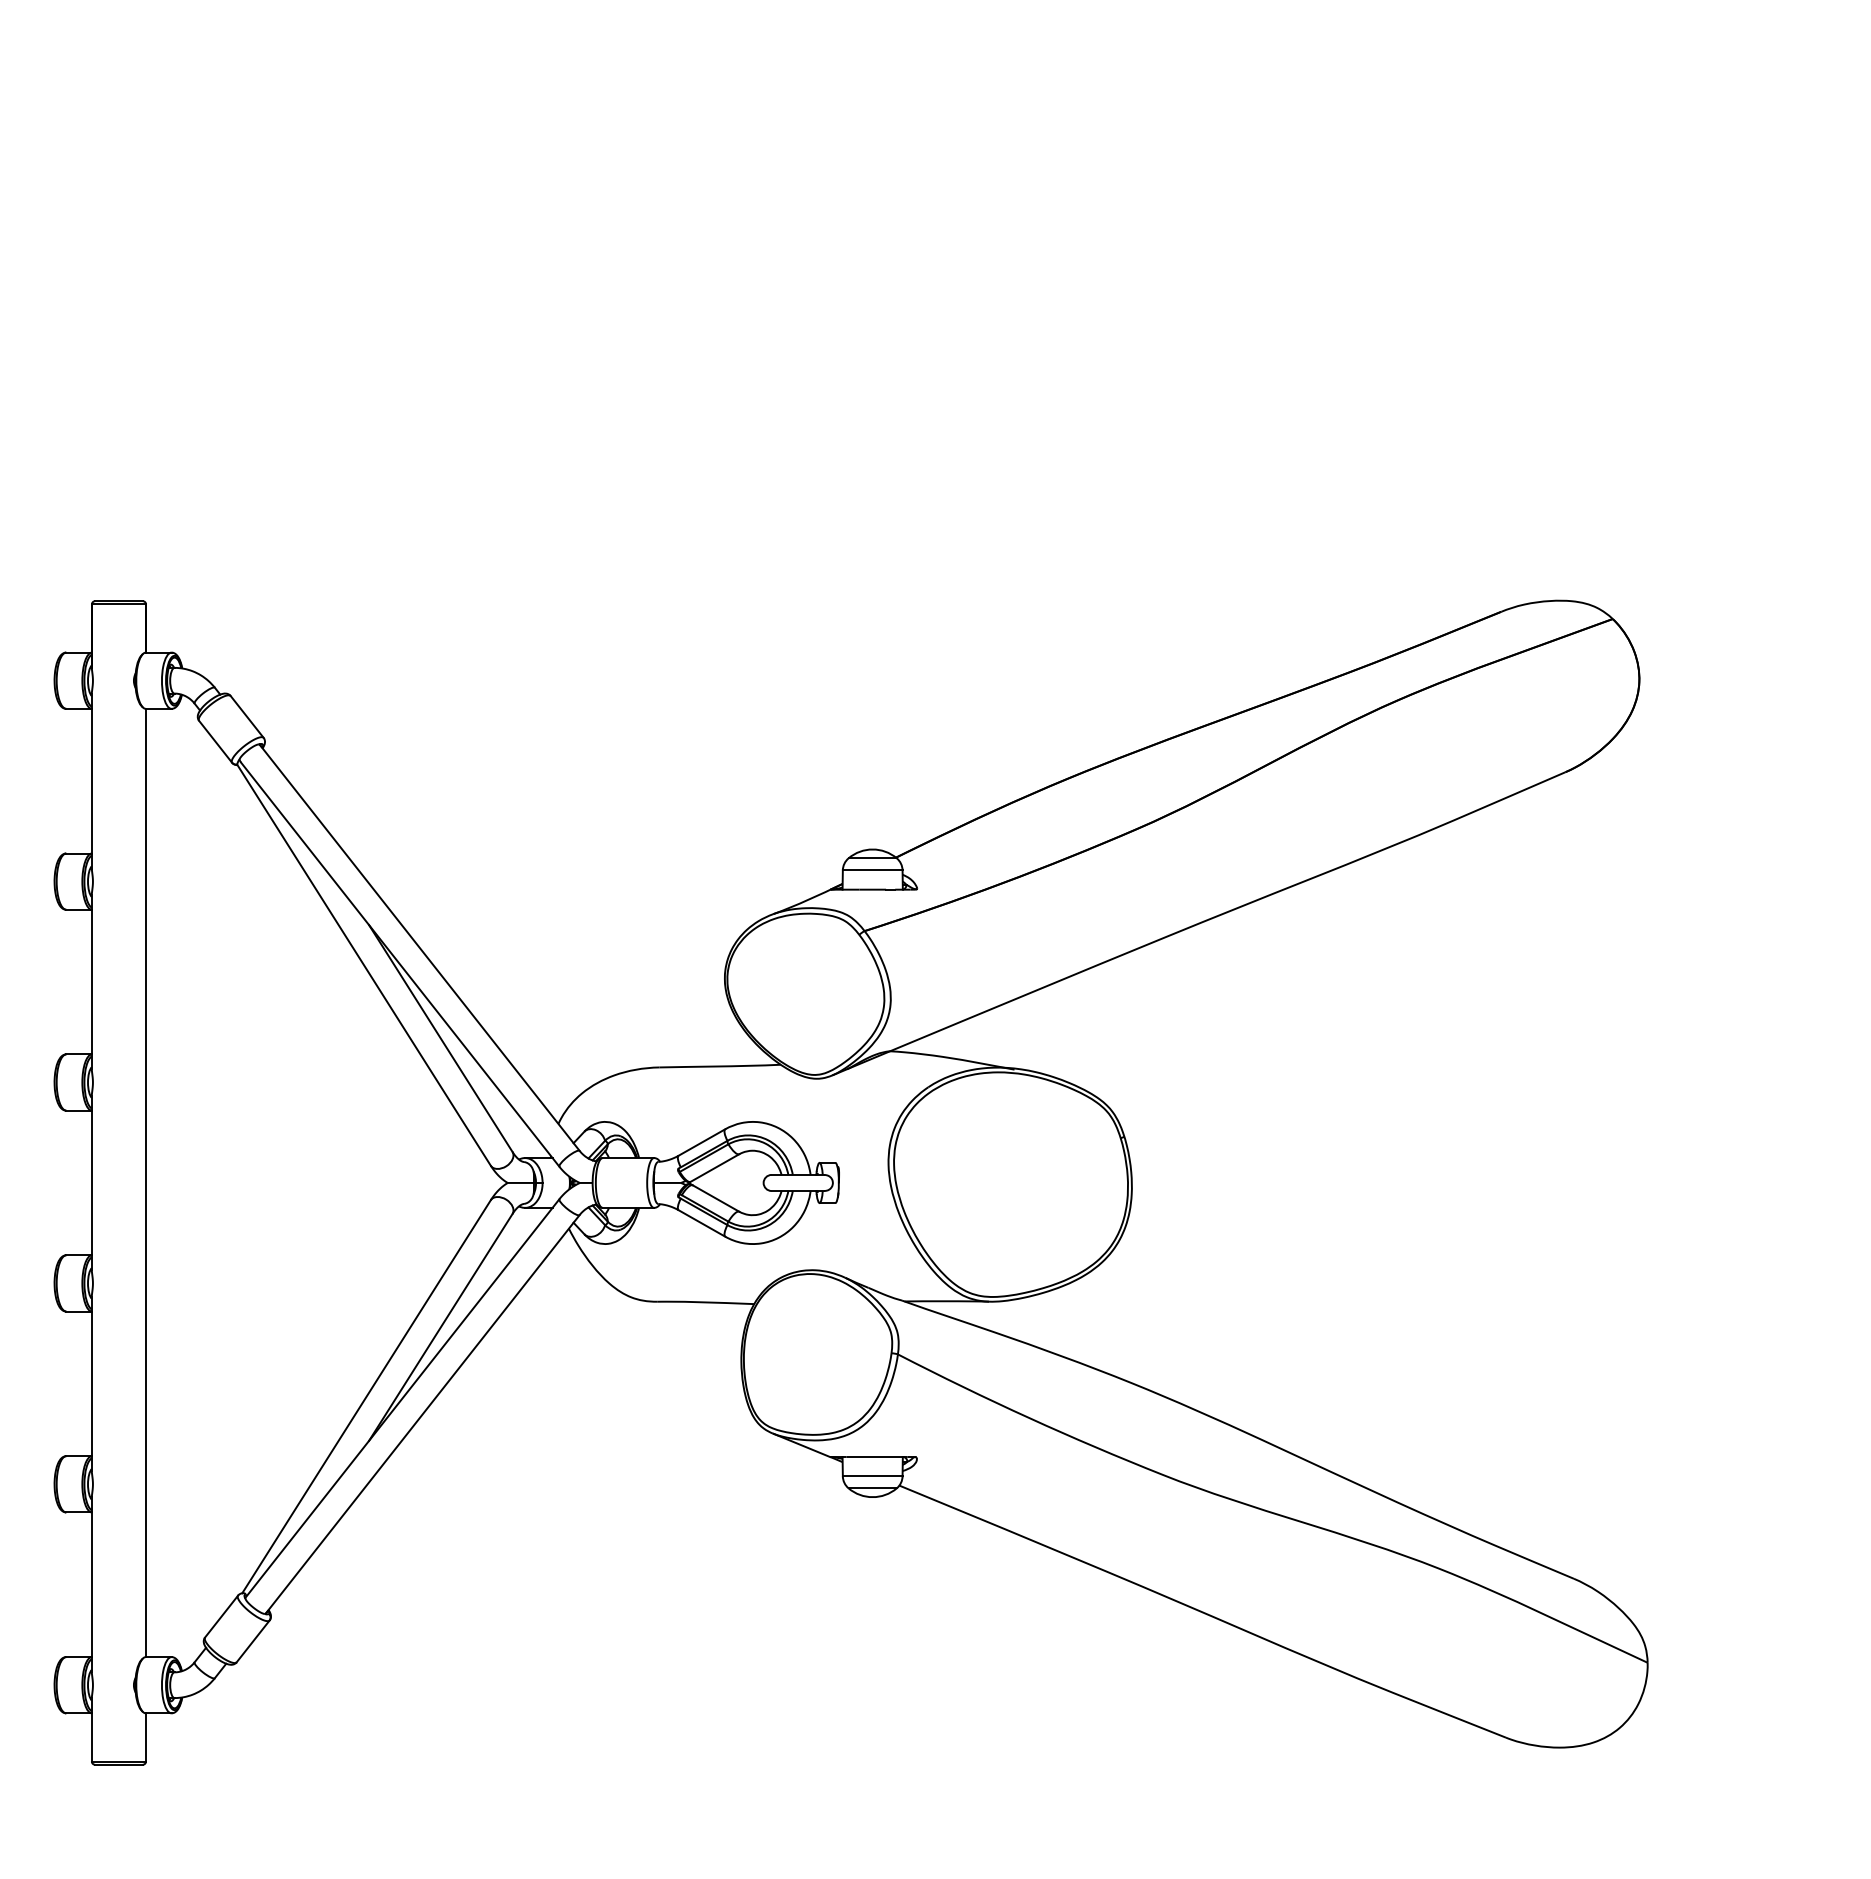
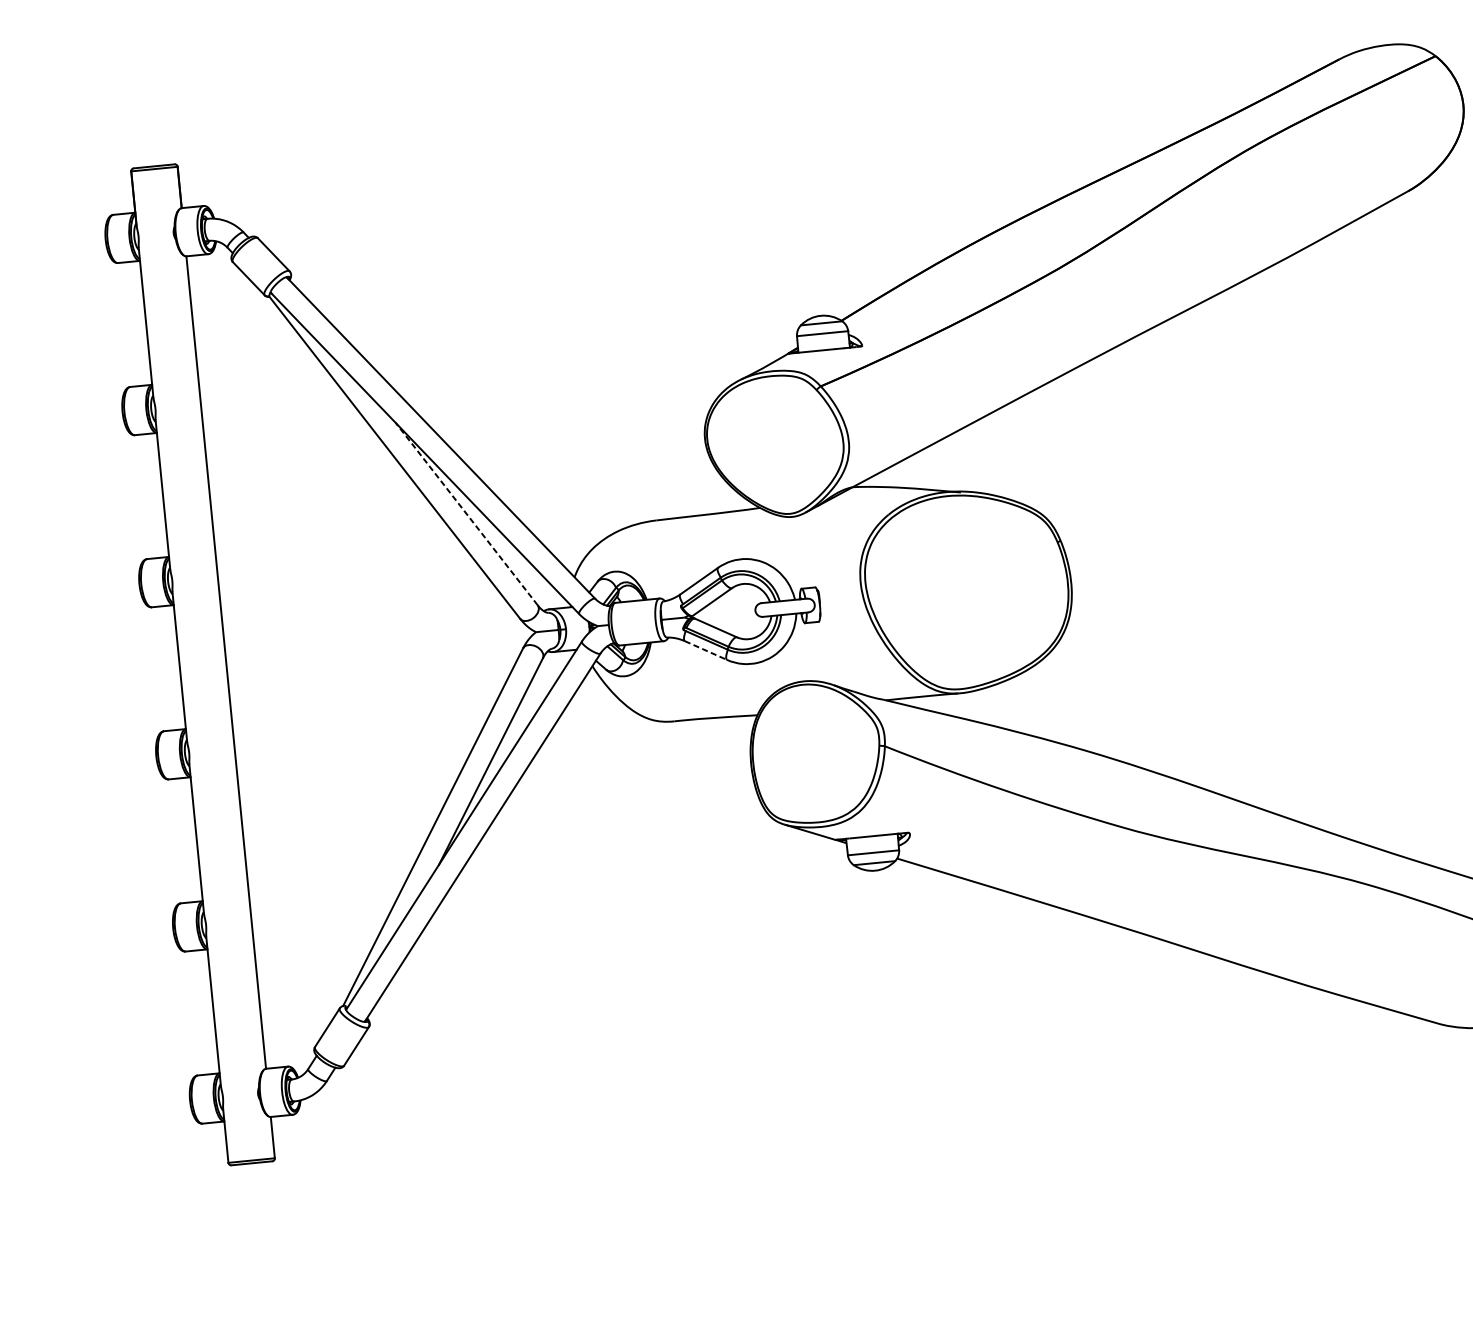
line: (440, 1038) -> (466, 514), solid -> dashed
line: (701, 1223) -> (705, 650), solid -> dashed

